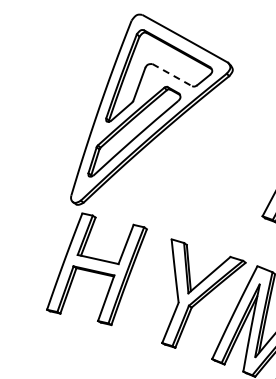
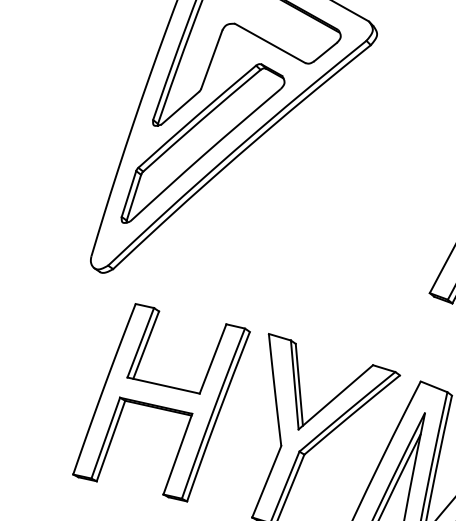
line: (172, 75) -> (270, 44), dashed -> solid
part: (96, 269) -> (160, 403), moved

